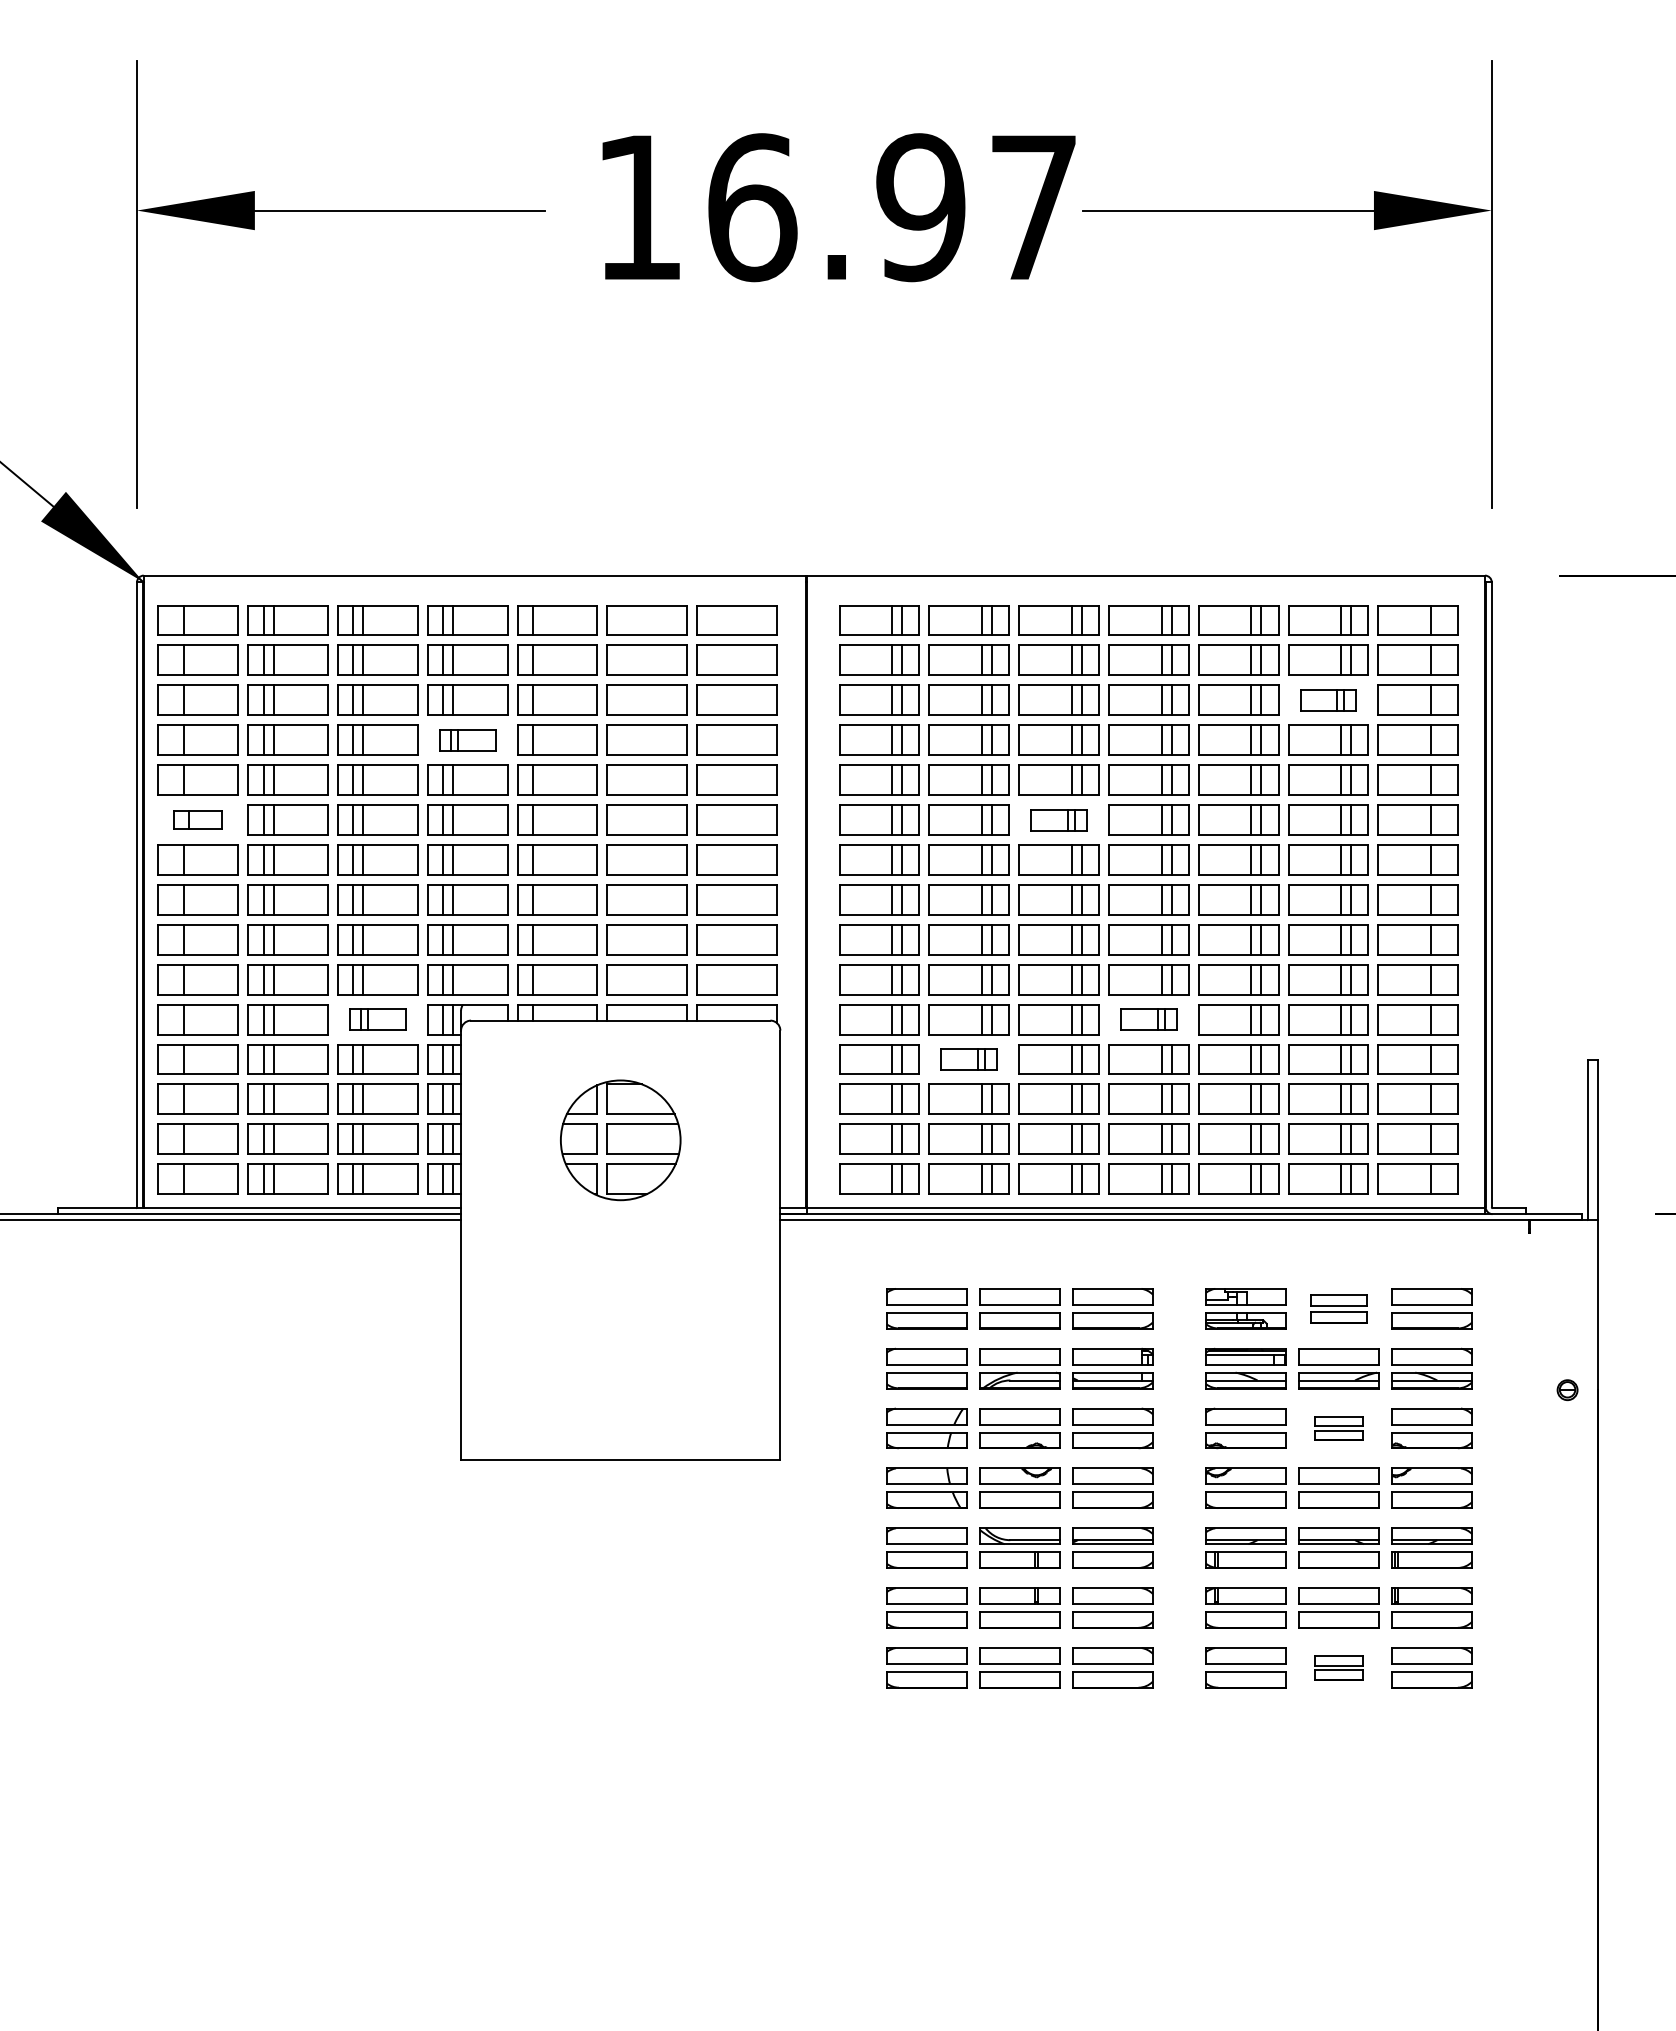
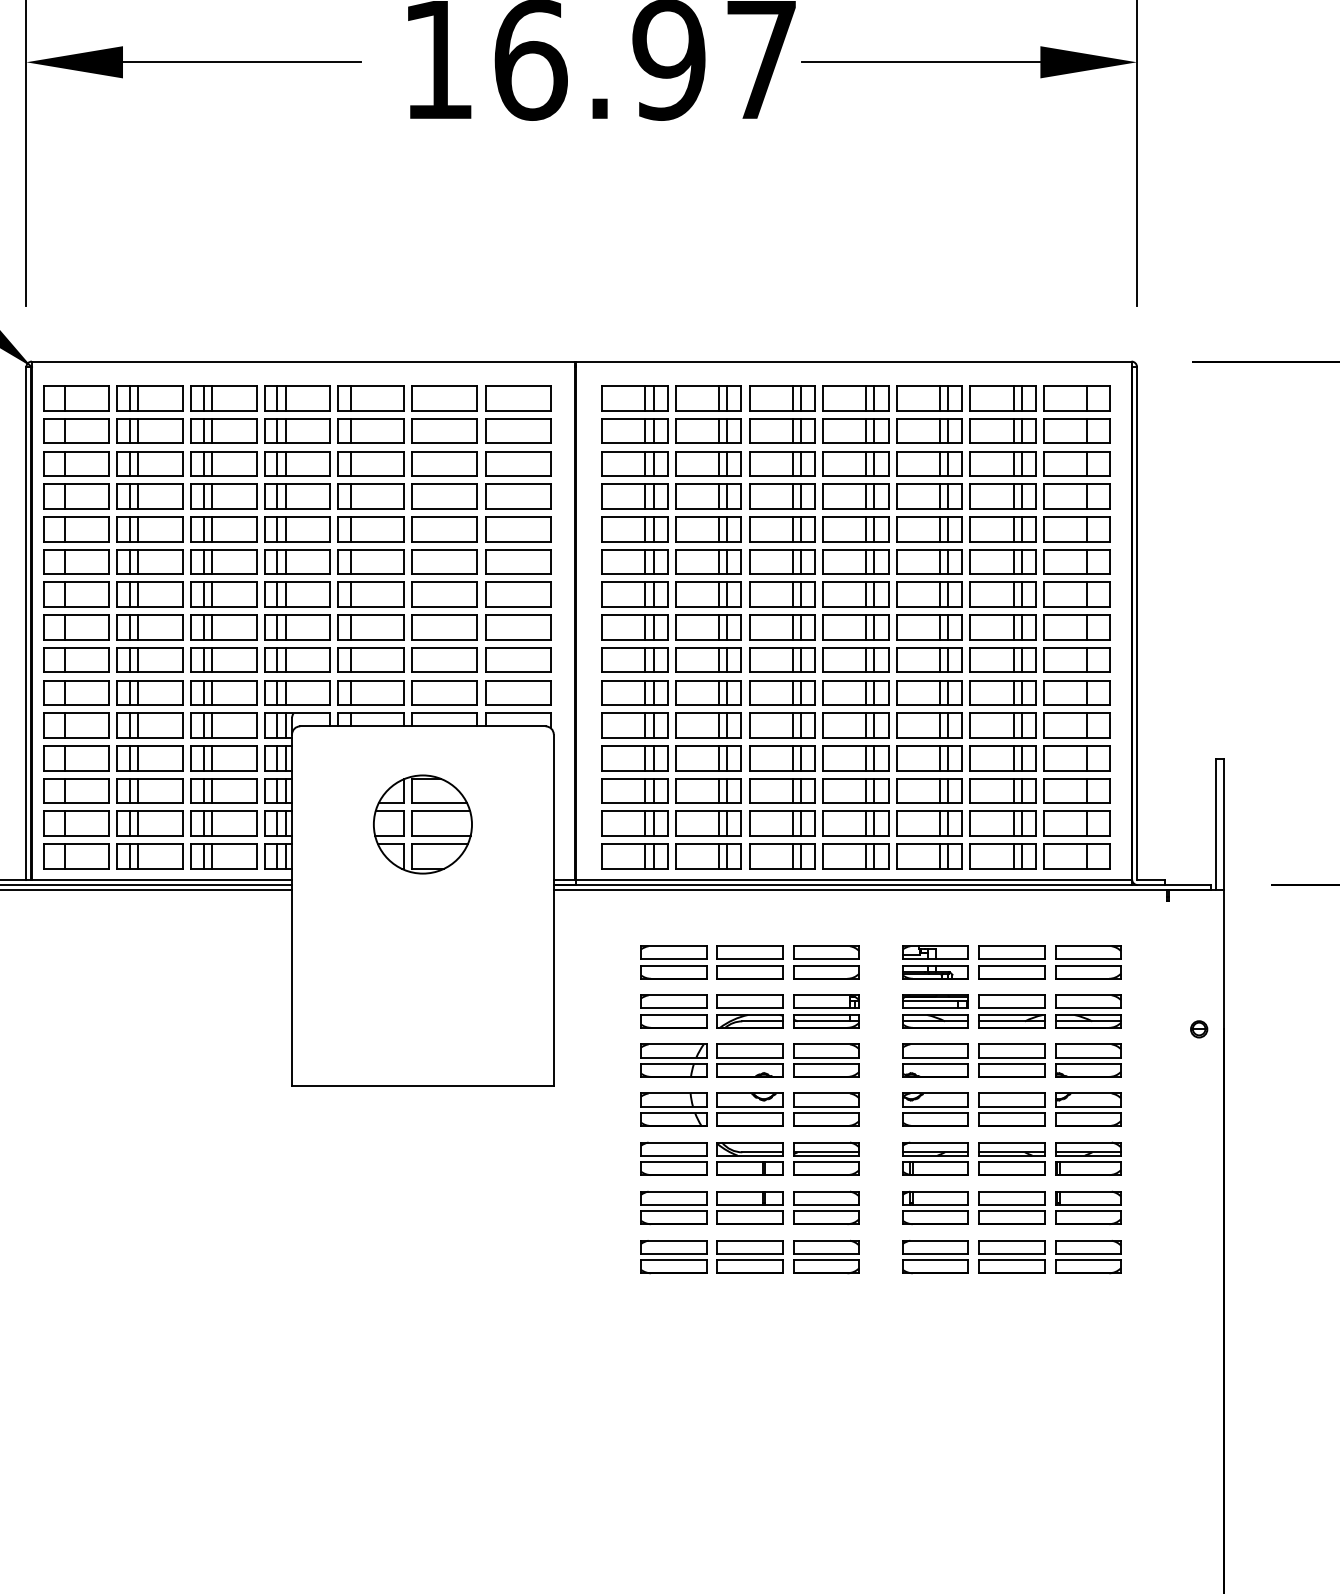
part: (1328, 699) -> (1003, 463), size x1.43
part: (467, 739) -> (297, 495), size x1.43
part: (197, 819) -> (75, 561), size x1.67
part: (1058, 819) -> (781, 561), size x1.43
part: (377, 1019) -> (223, 725), size x1.43
part: (1148, 1019) -> (855, 725), size x1.43
part: (968, 1059) -> (708, 758), size x1.43
part: (1338, 1308) -> (1011, 962), size x1.43
part: (1338, 1428) -> (1011, 1060), size x1.67
part: (1338, 1667) -> (1011, 1256), size x1.67

